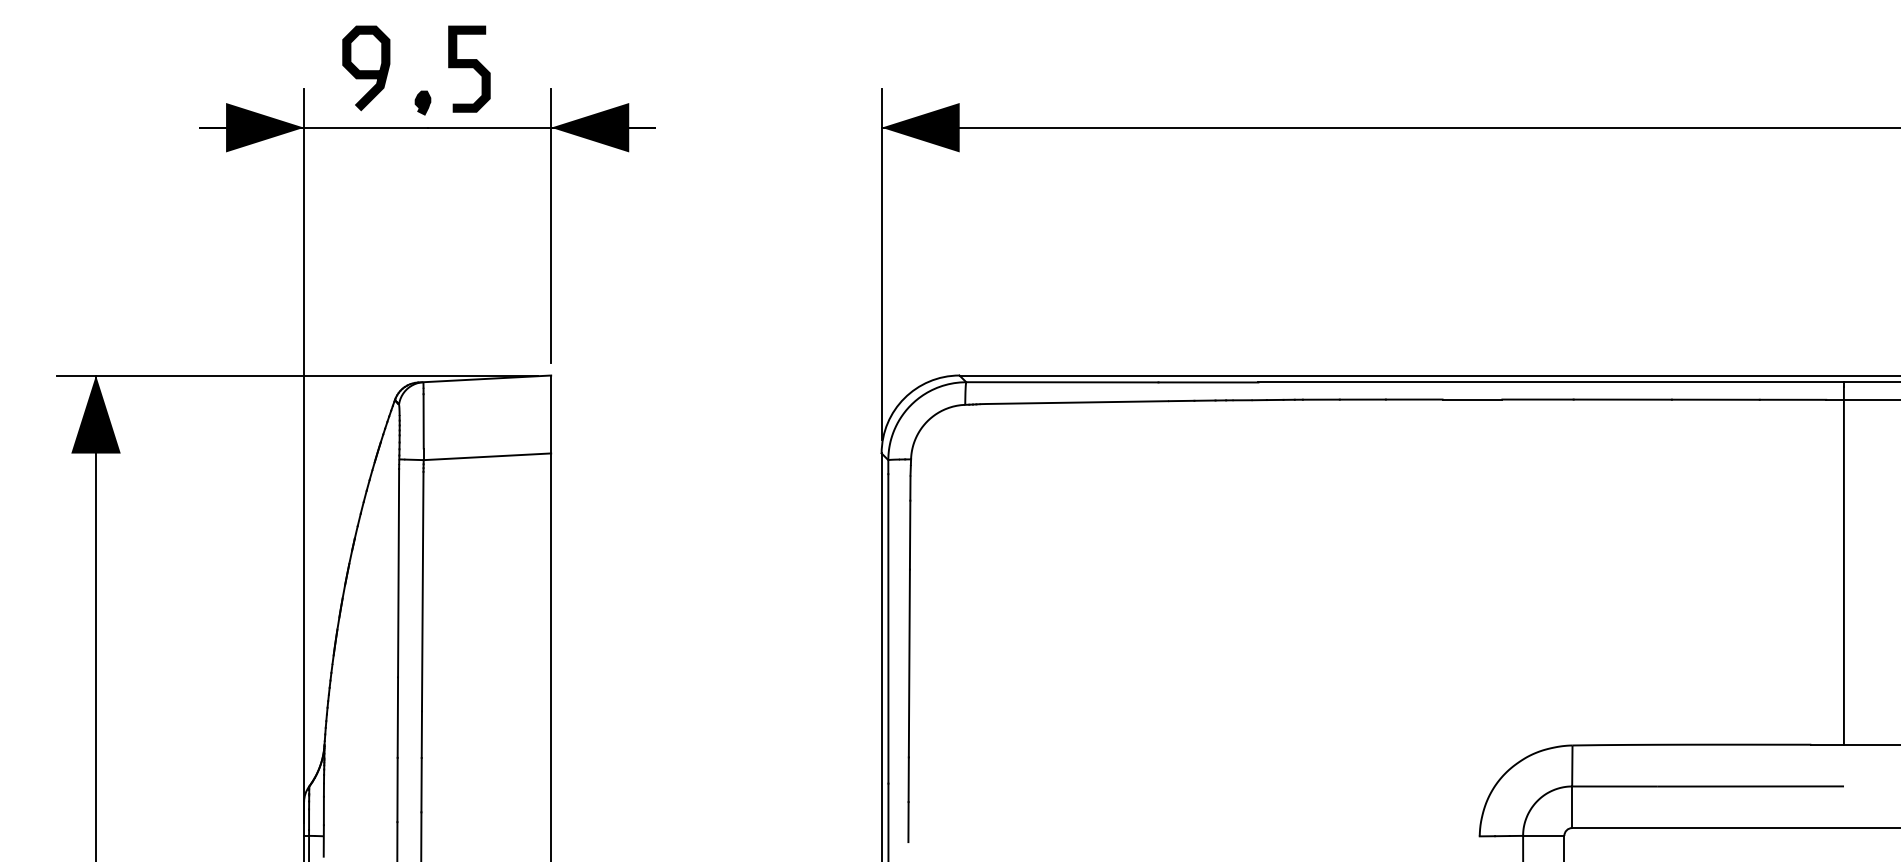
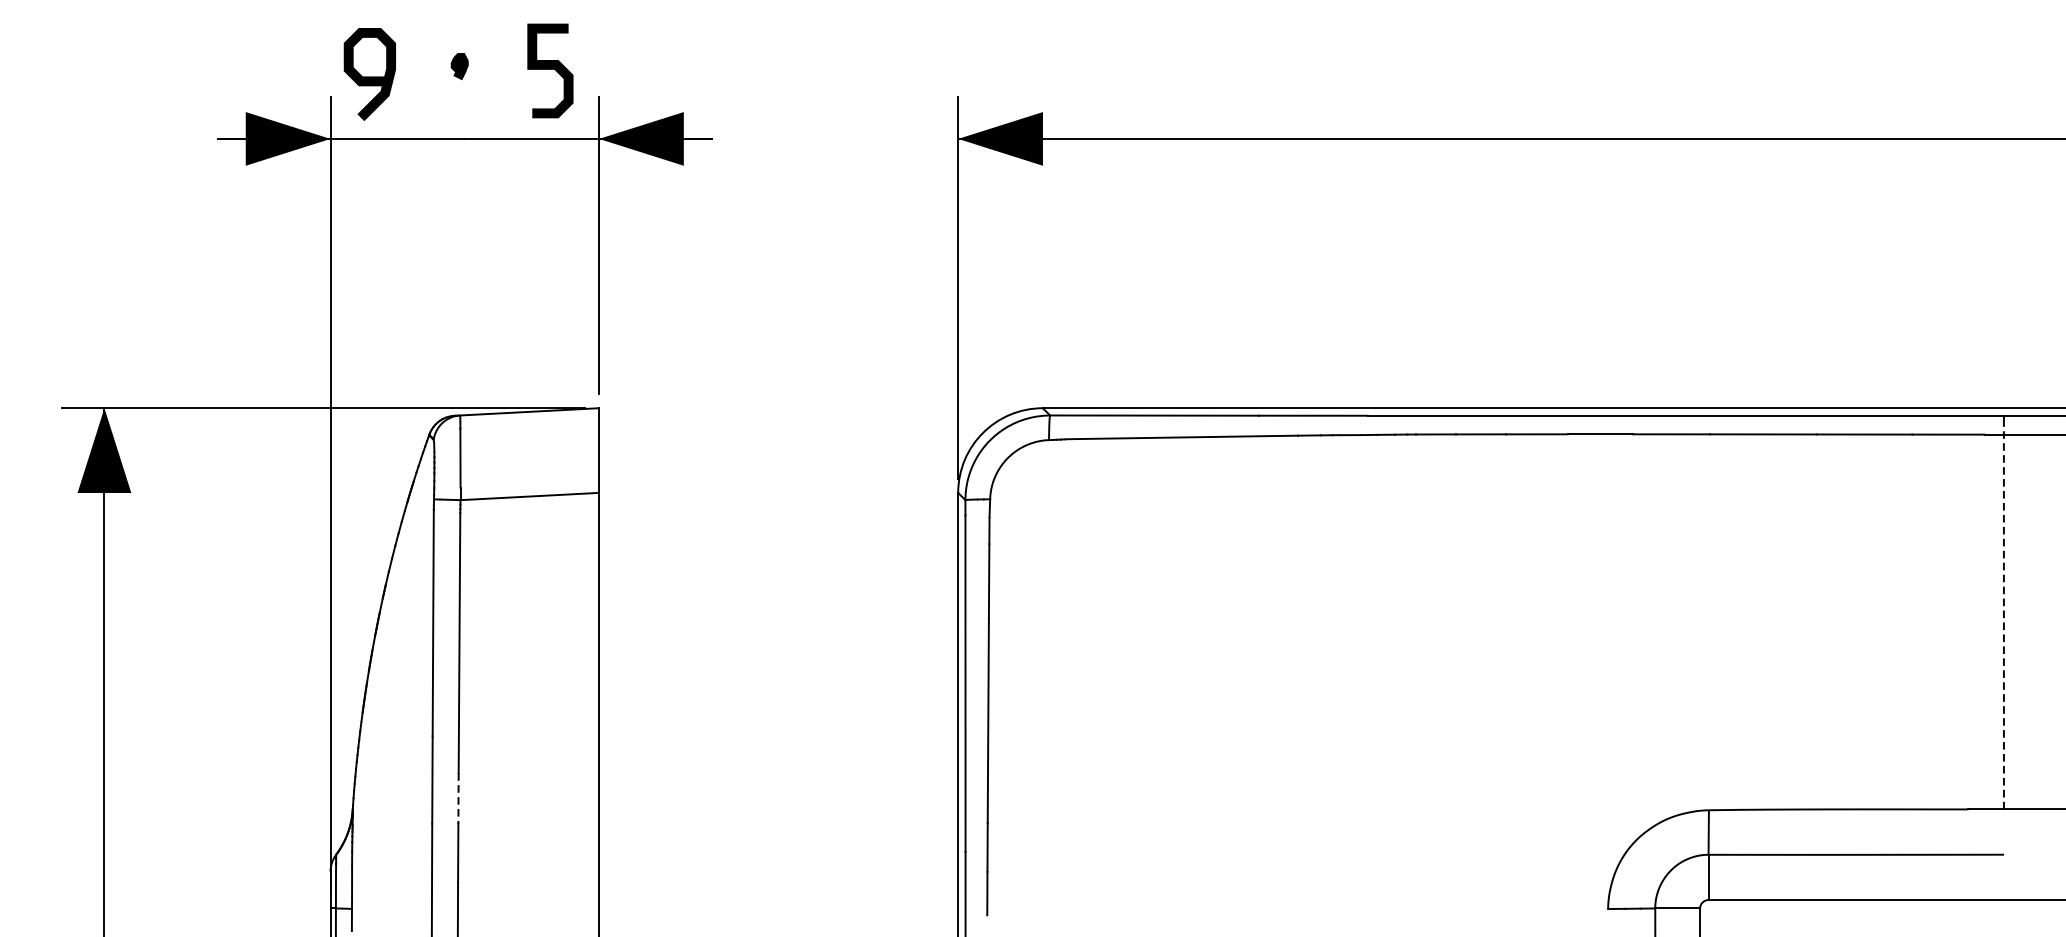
curve: (469, 68) -> (550, 70), moved
curve: (366, 70) -> (370, 76), moved
part: (422, 102) -> (459, 65), moved
line: (1843, 565) -> (2003, 614), solid -> dashed
line: (421, 735) -> (458, 799), solid -> dashed

